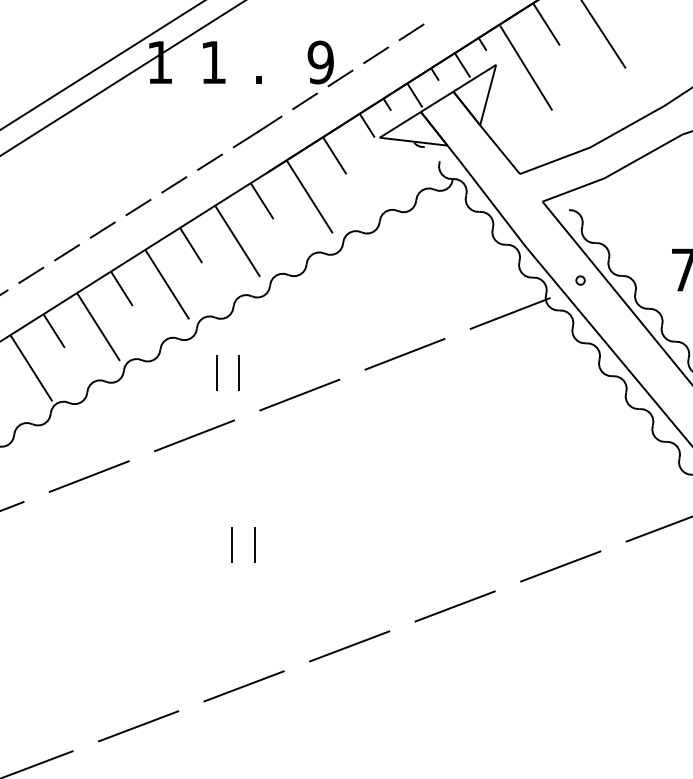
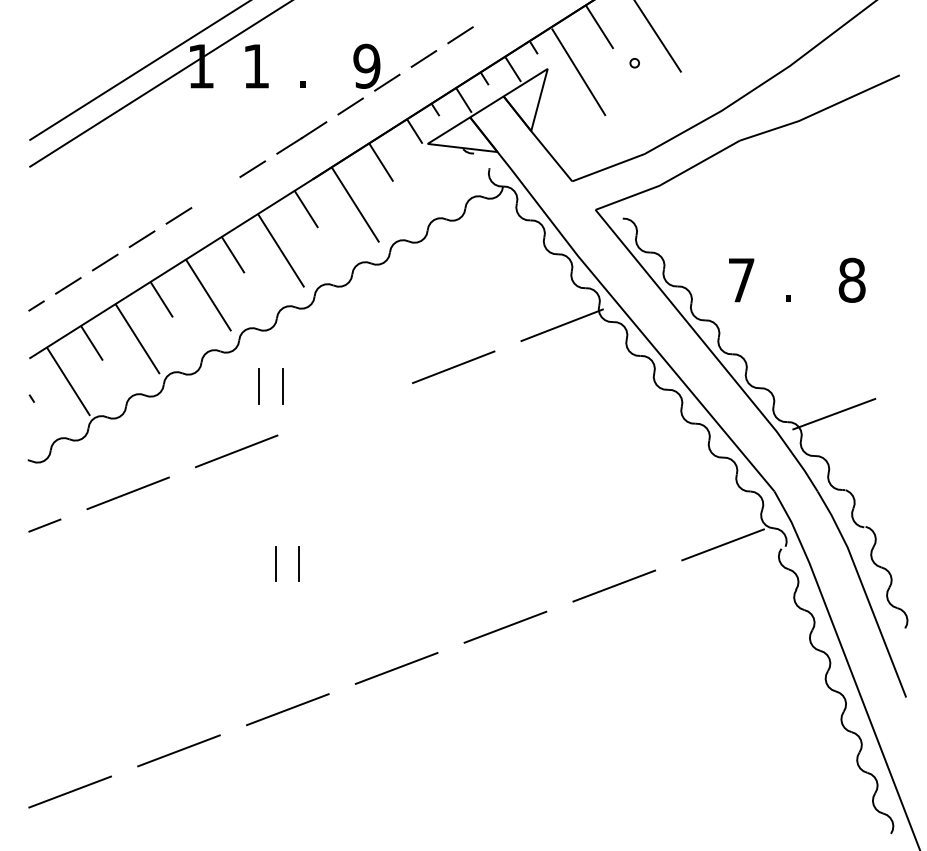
line: (173, 184) -> (215, 192), removed
circle: (580, 280) -> (634, 63), moved
line: (299, 395) -> (344, 409), removed

